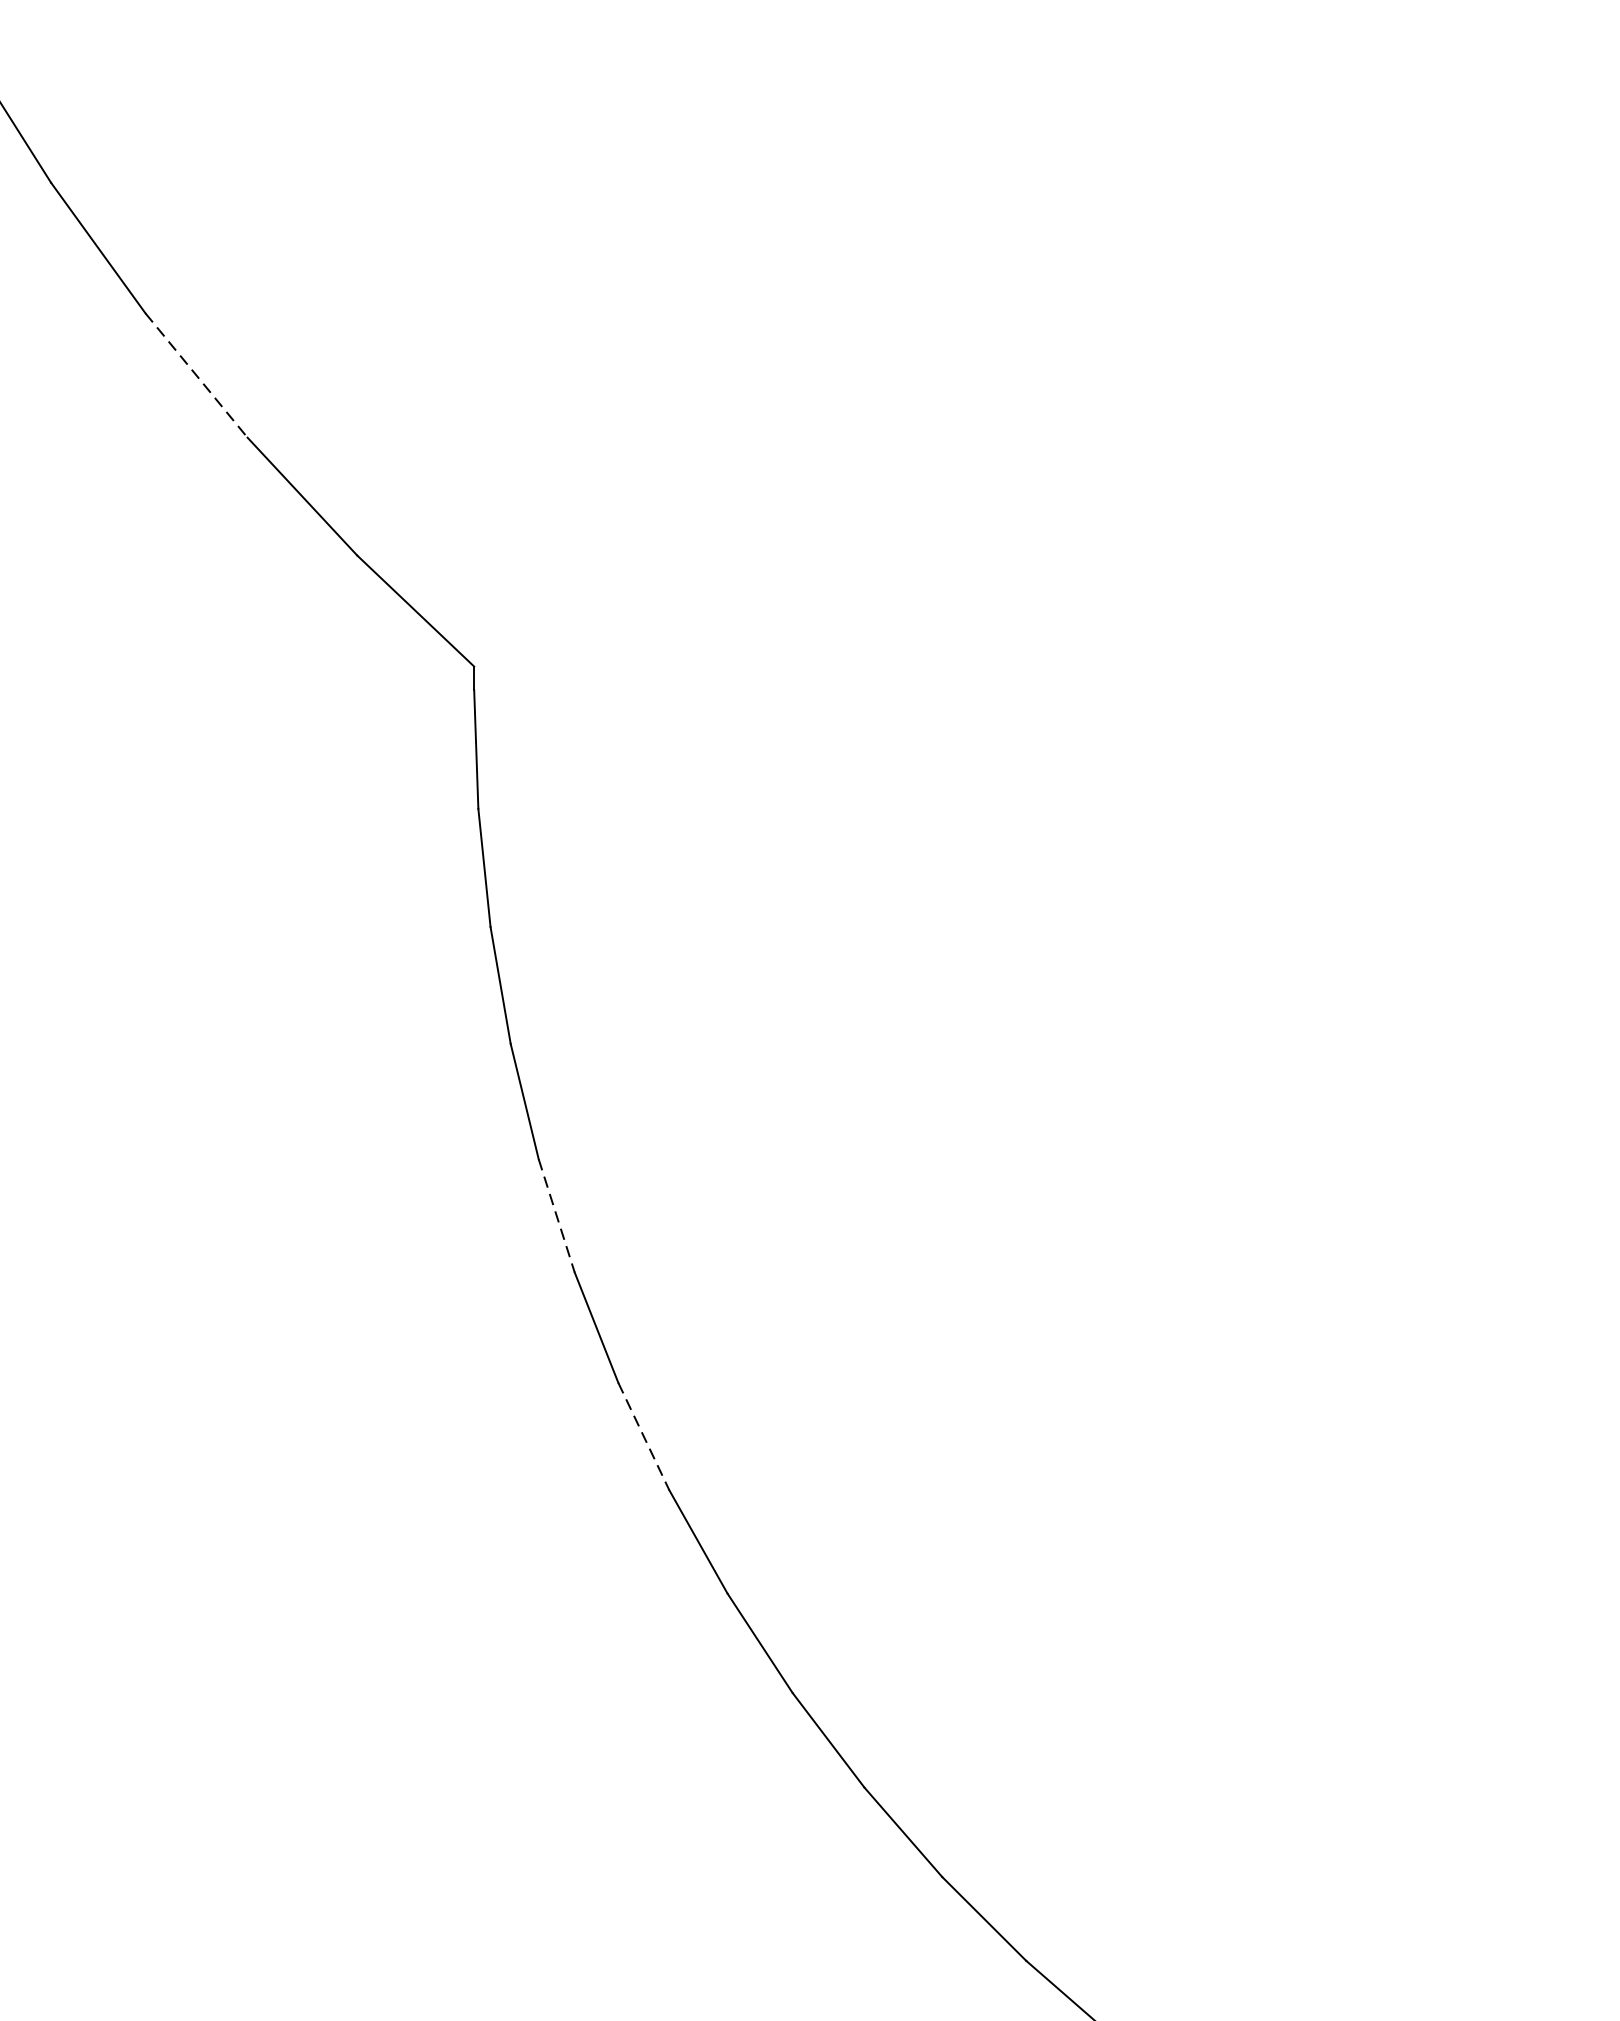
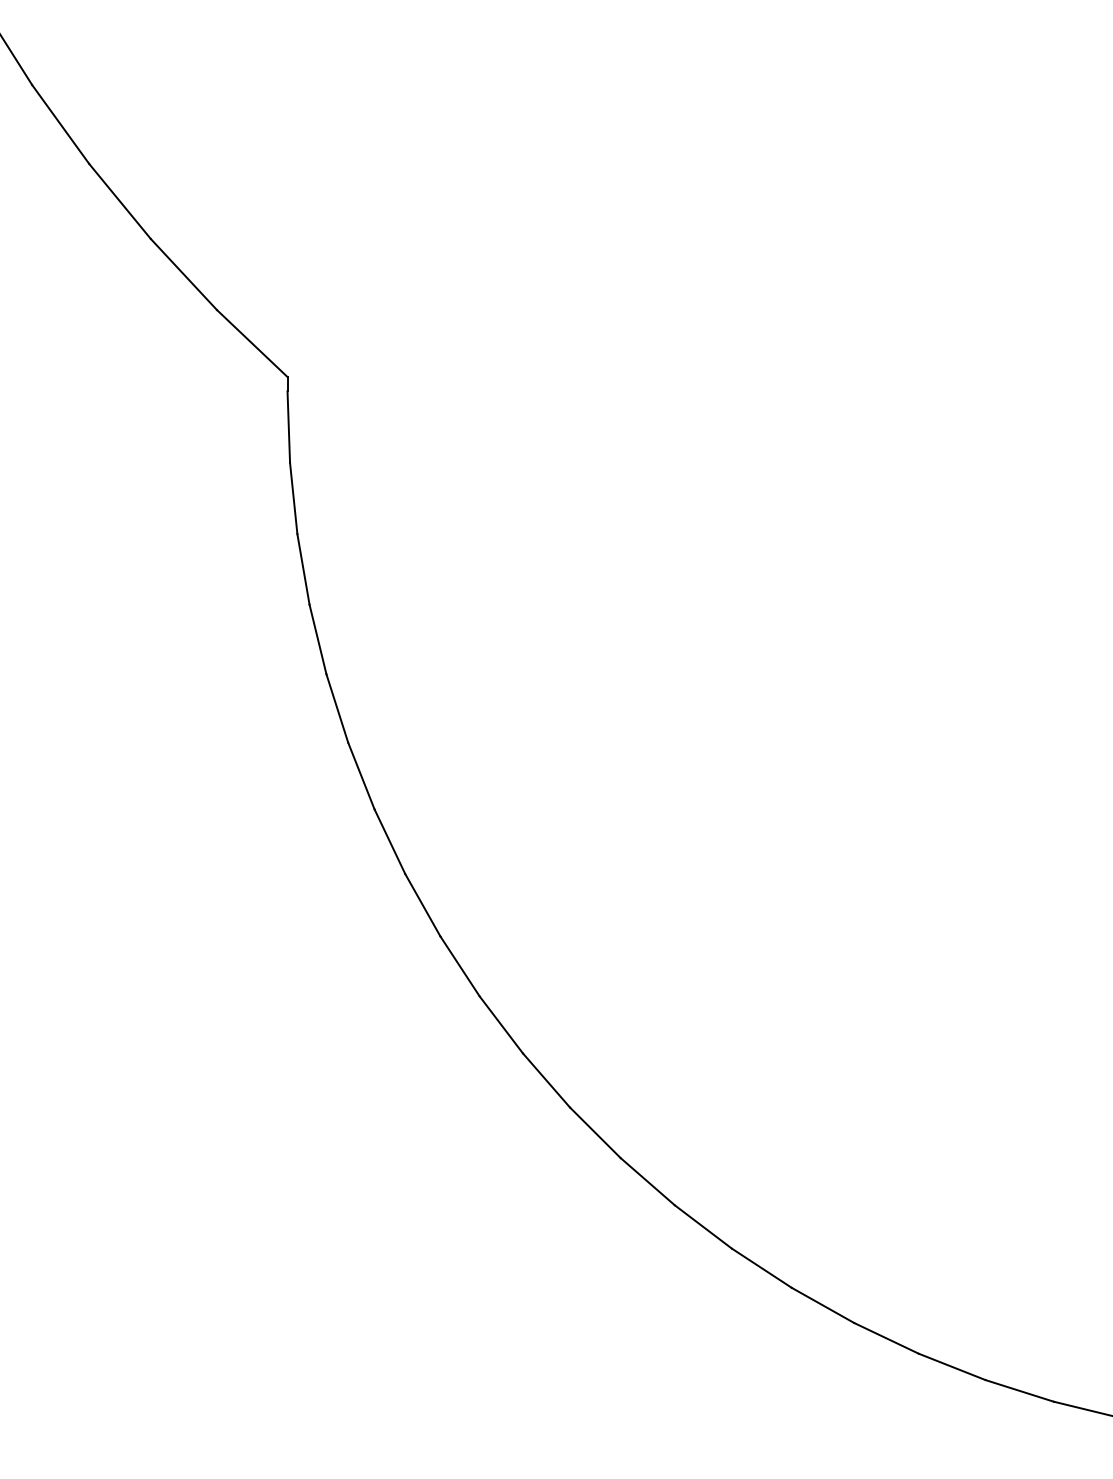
line: (195, 375) -> (119, 201), dashed -> solid
line: (556, 1215) -> (337, 708), dashed -> solid
line: (643, 1436) -> (389, 841), dashed -> solid

